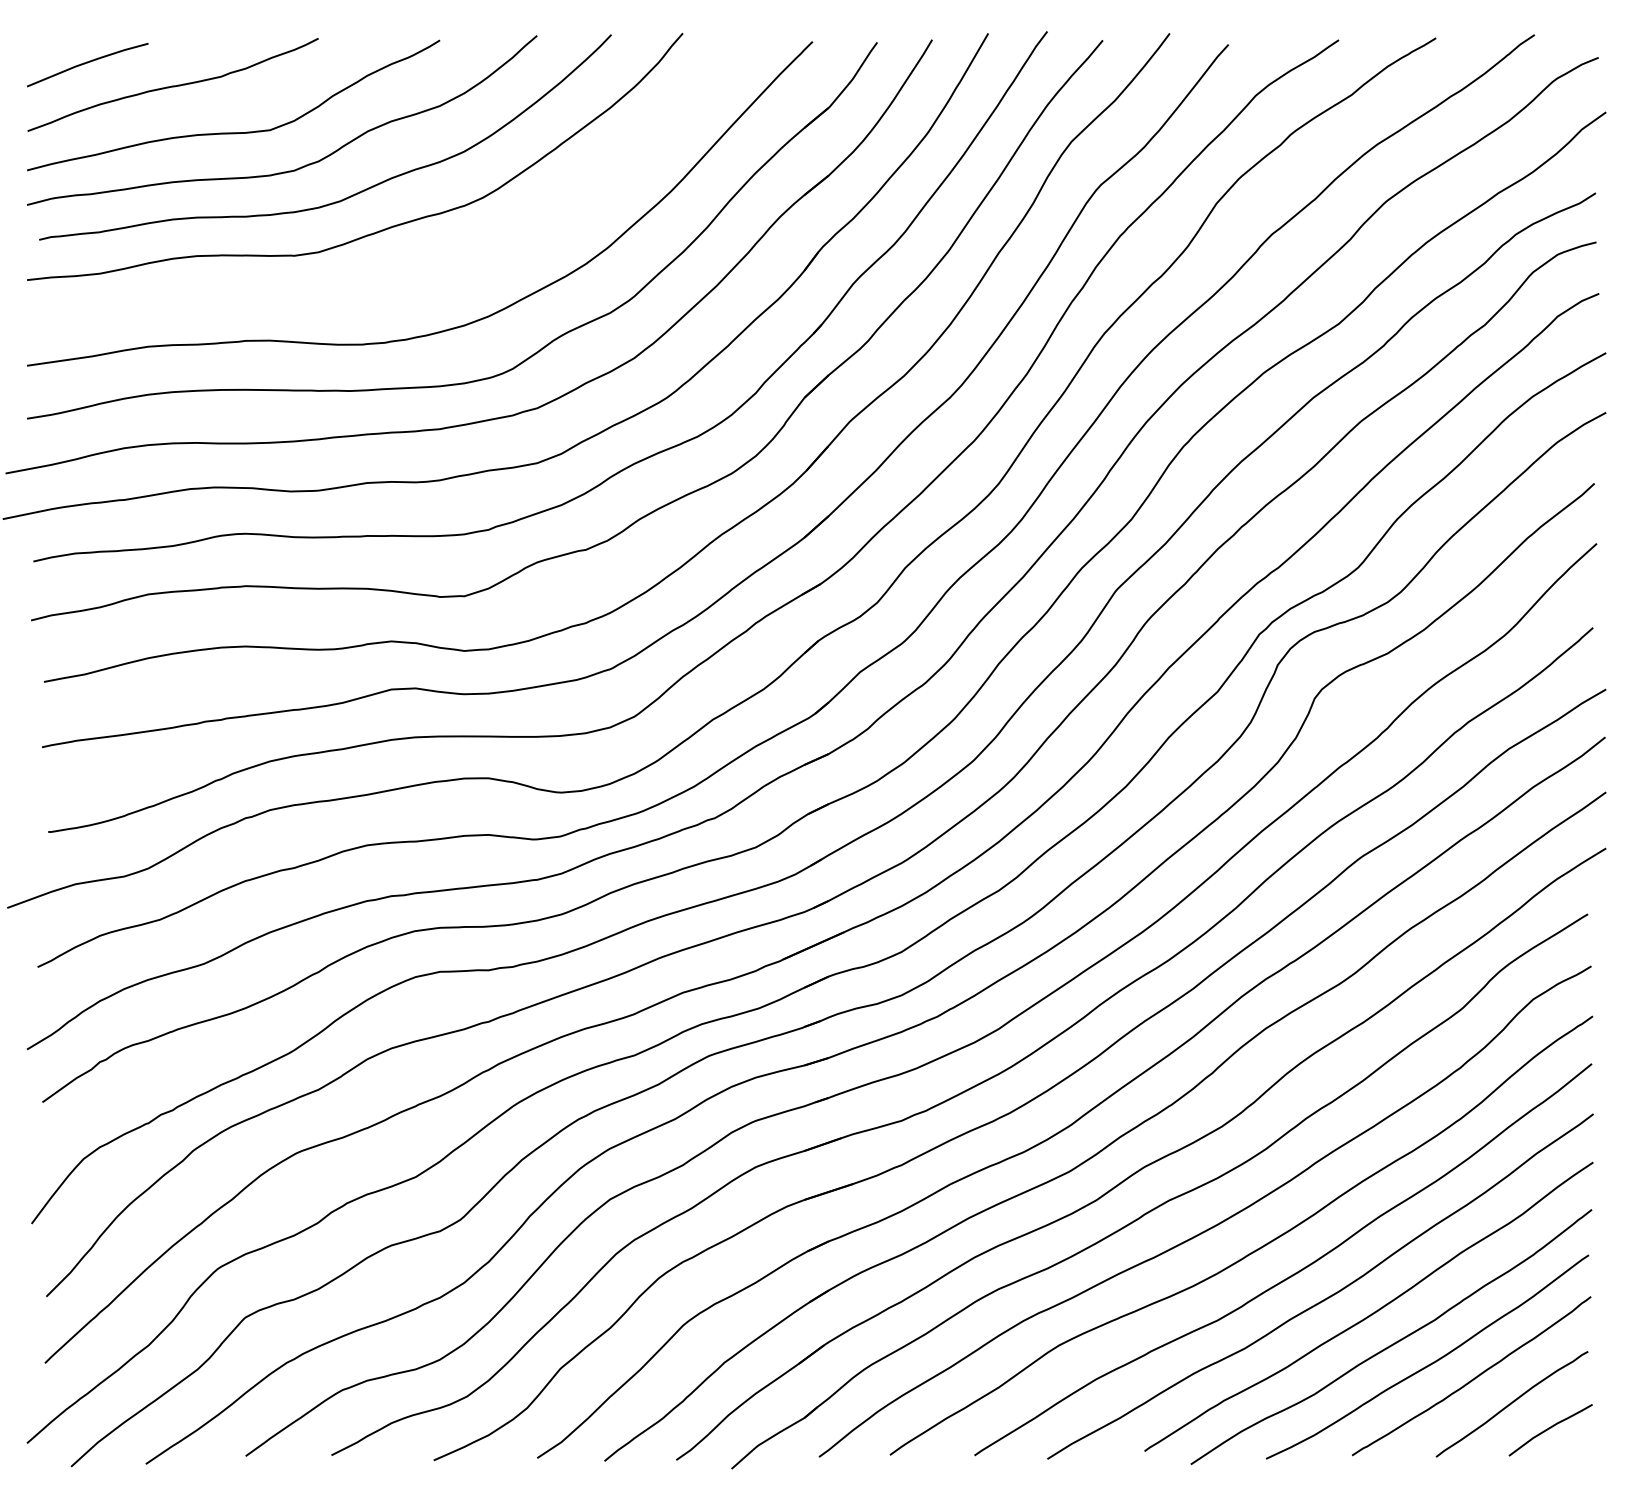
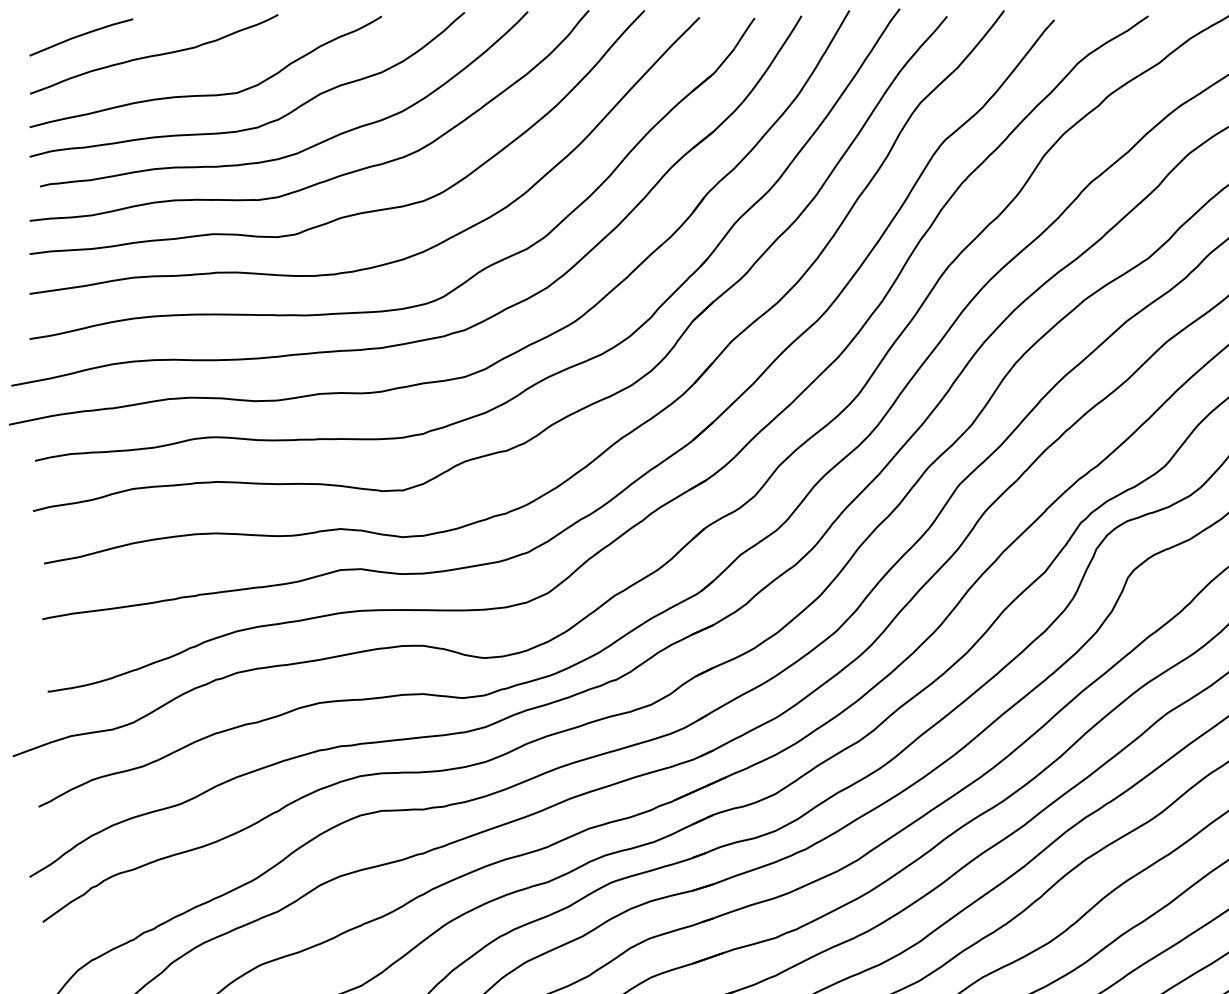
curve: (408, 271) -> (354, 213), added

